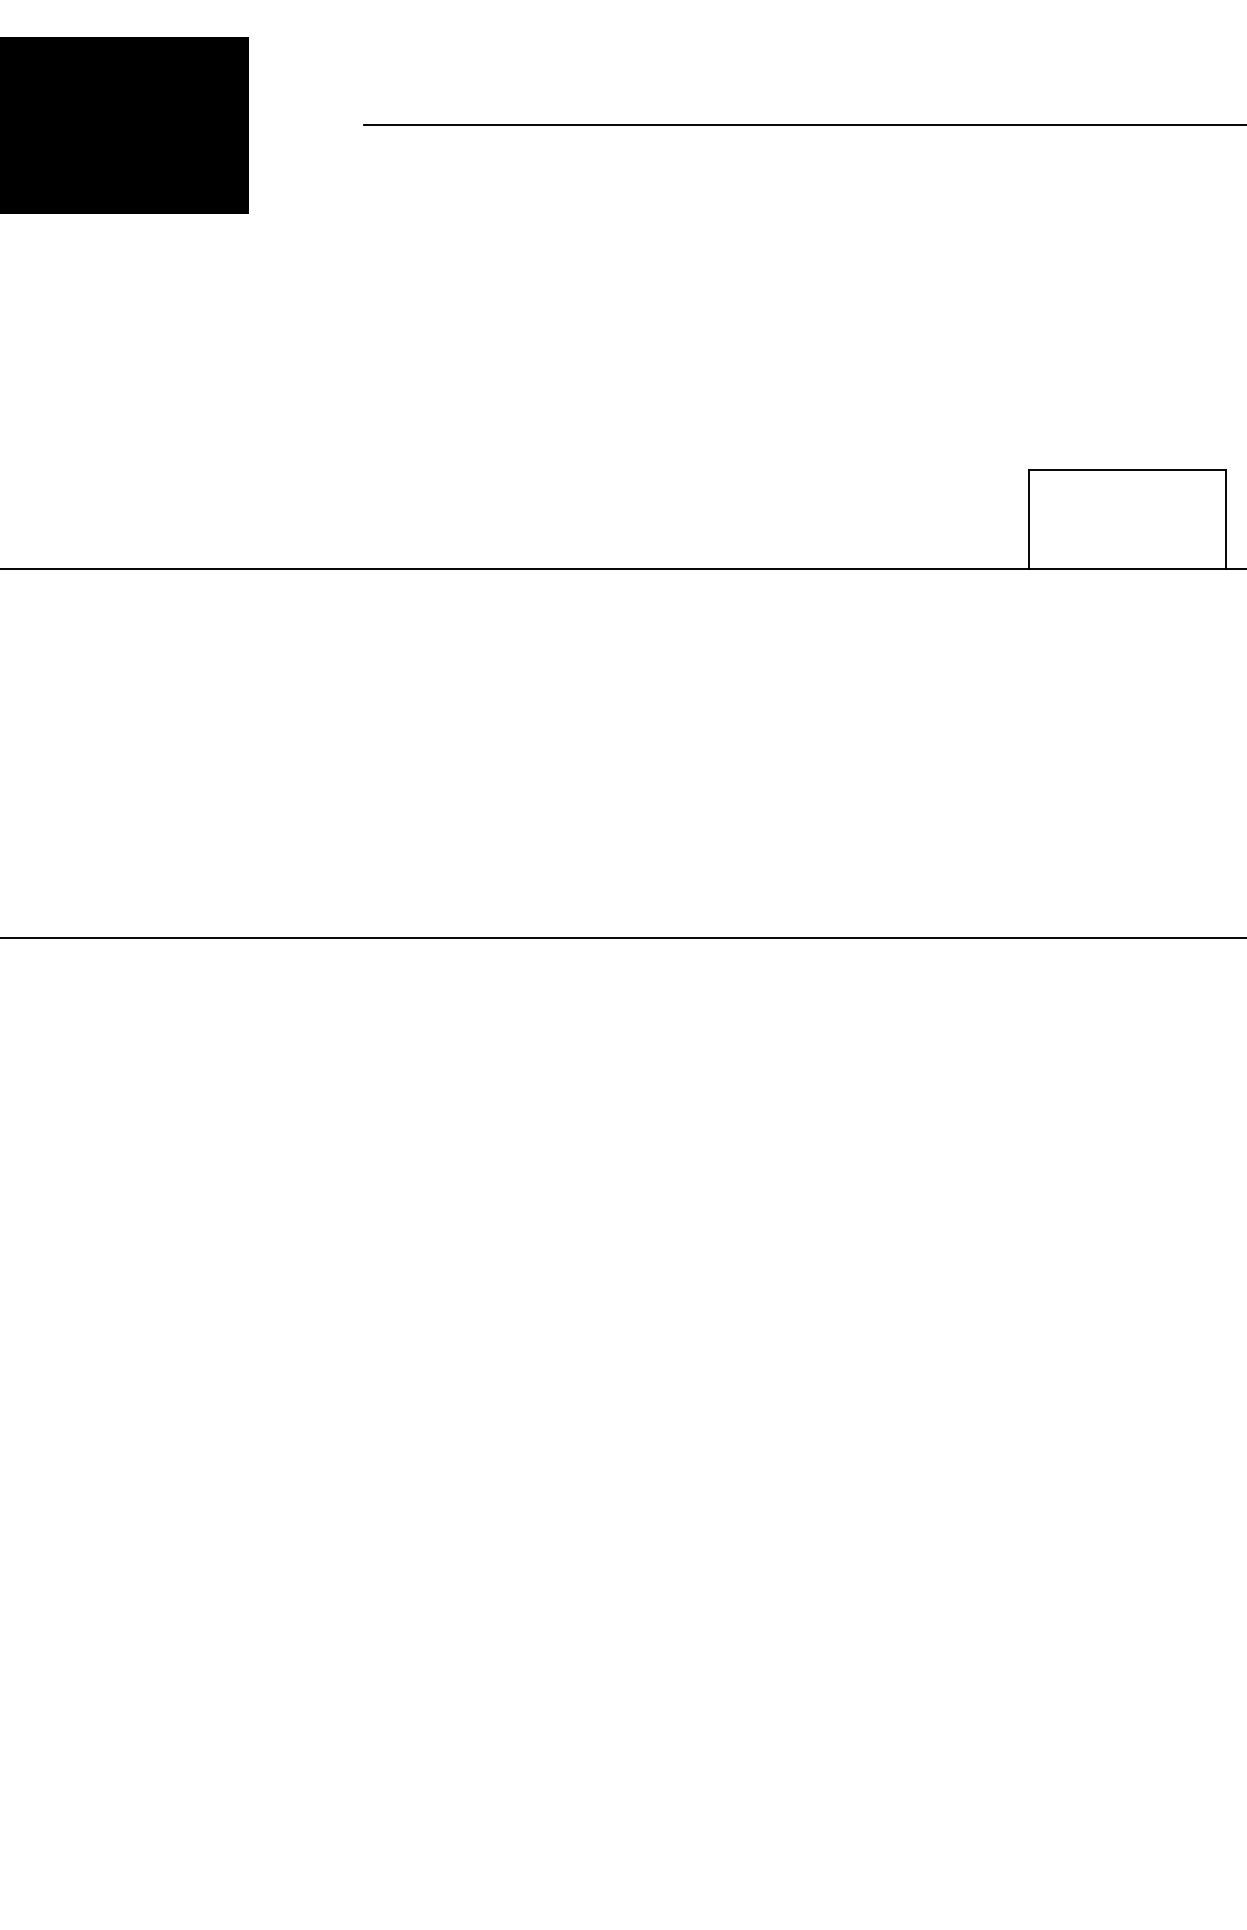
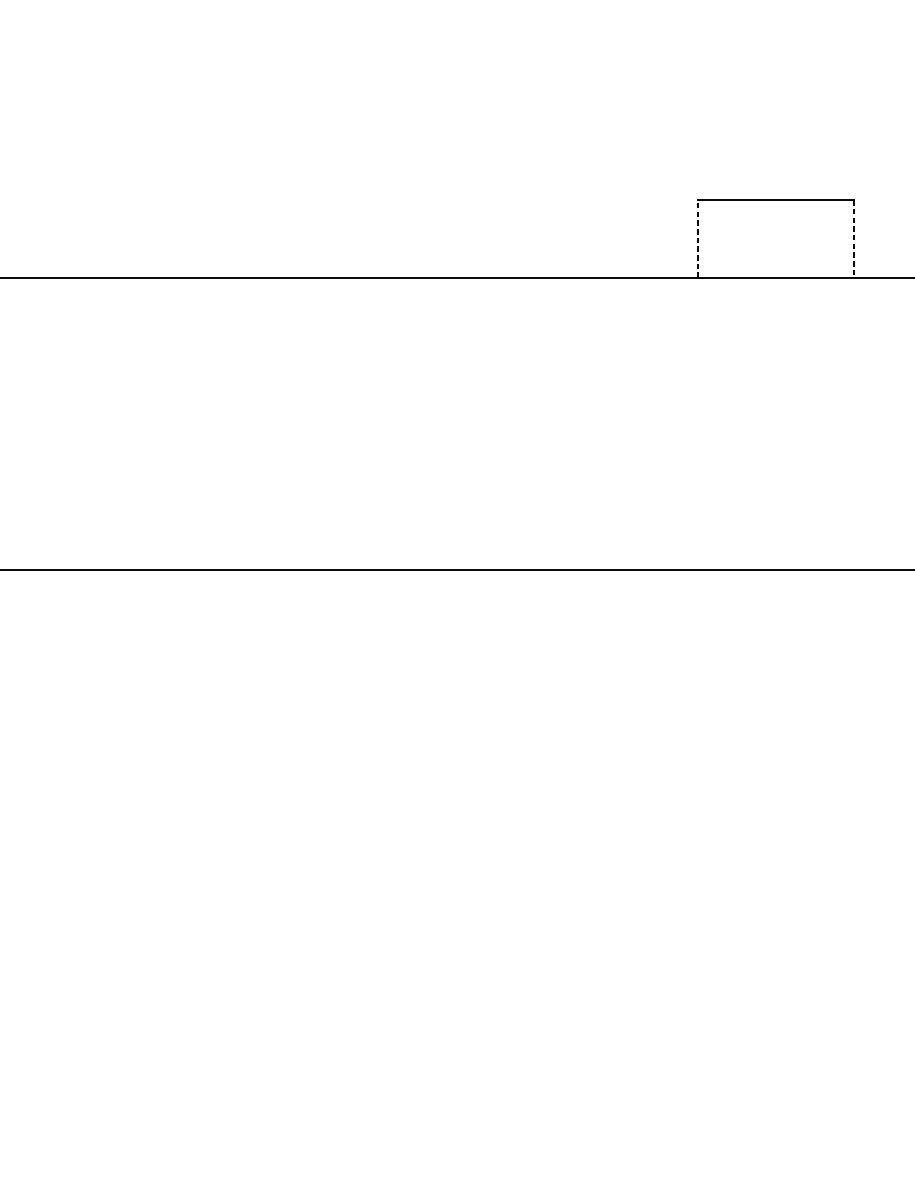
line: (1028, 518) -> (698, 238), solid -> dashed
line: (1225, 519) -> (853, 239), solid -> dashed

